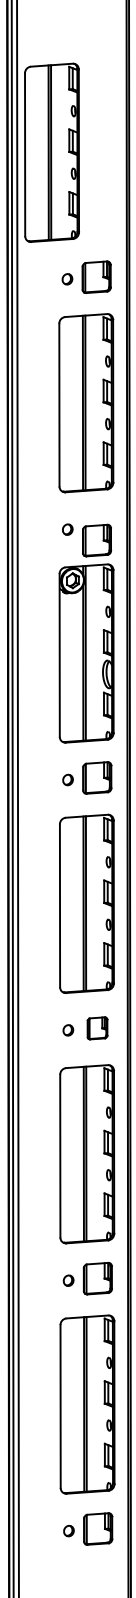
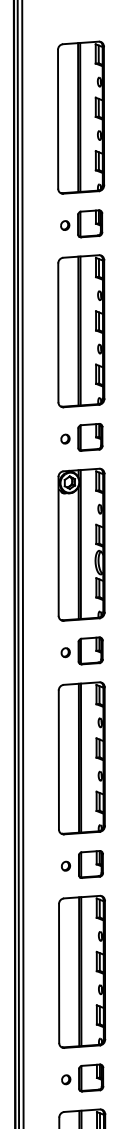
part: (51, 152) -> (80, 117), moved
part: (97, 540) -> (90, 437), moved
part: (97, 1028) -> (90, 864), size x1.43

